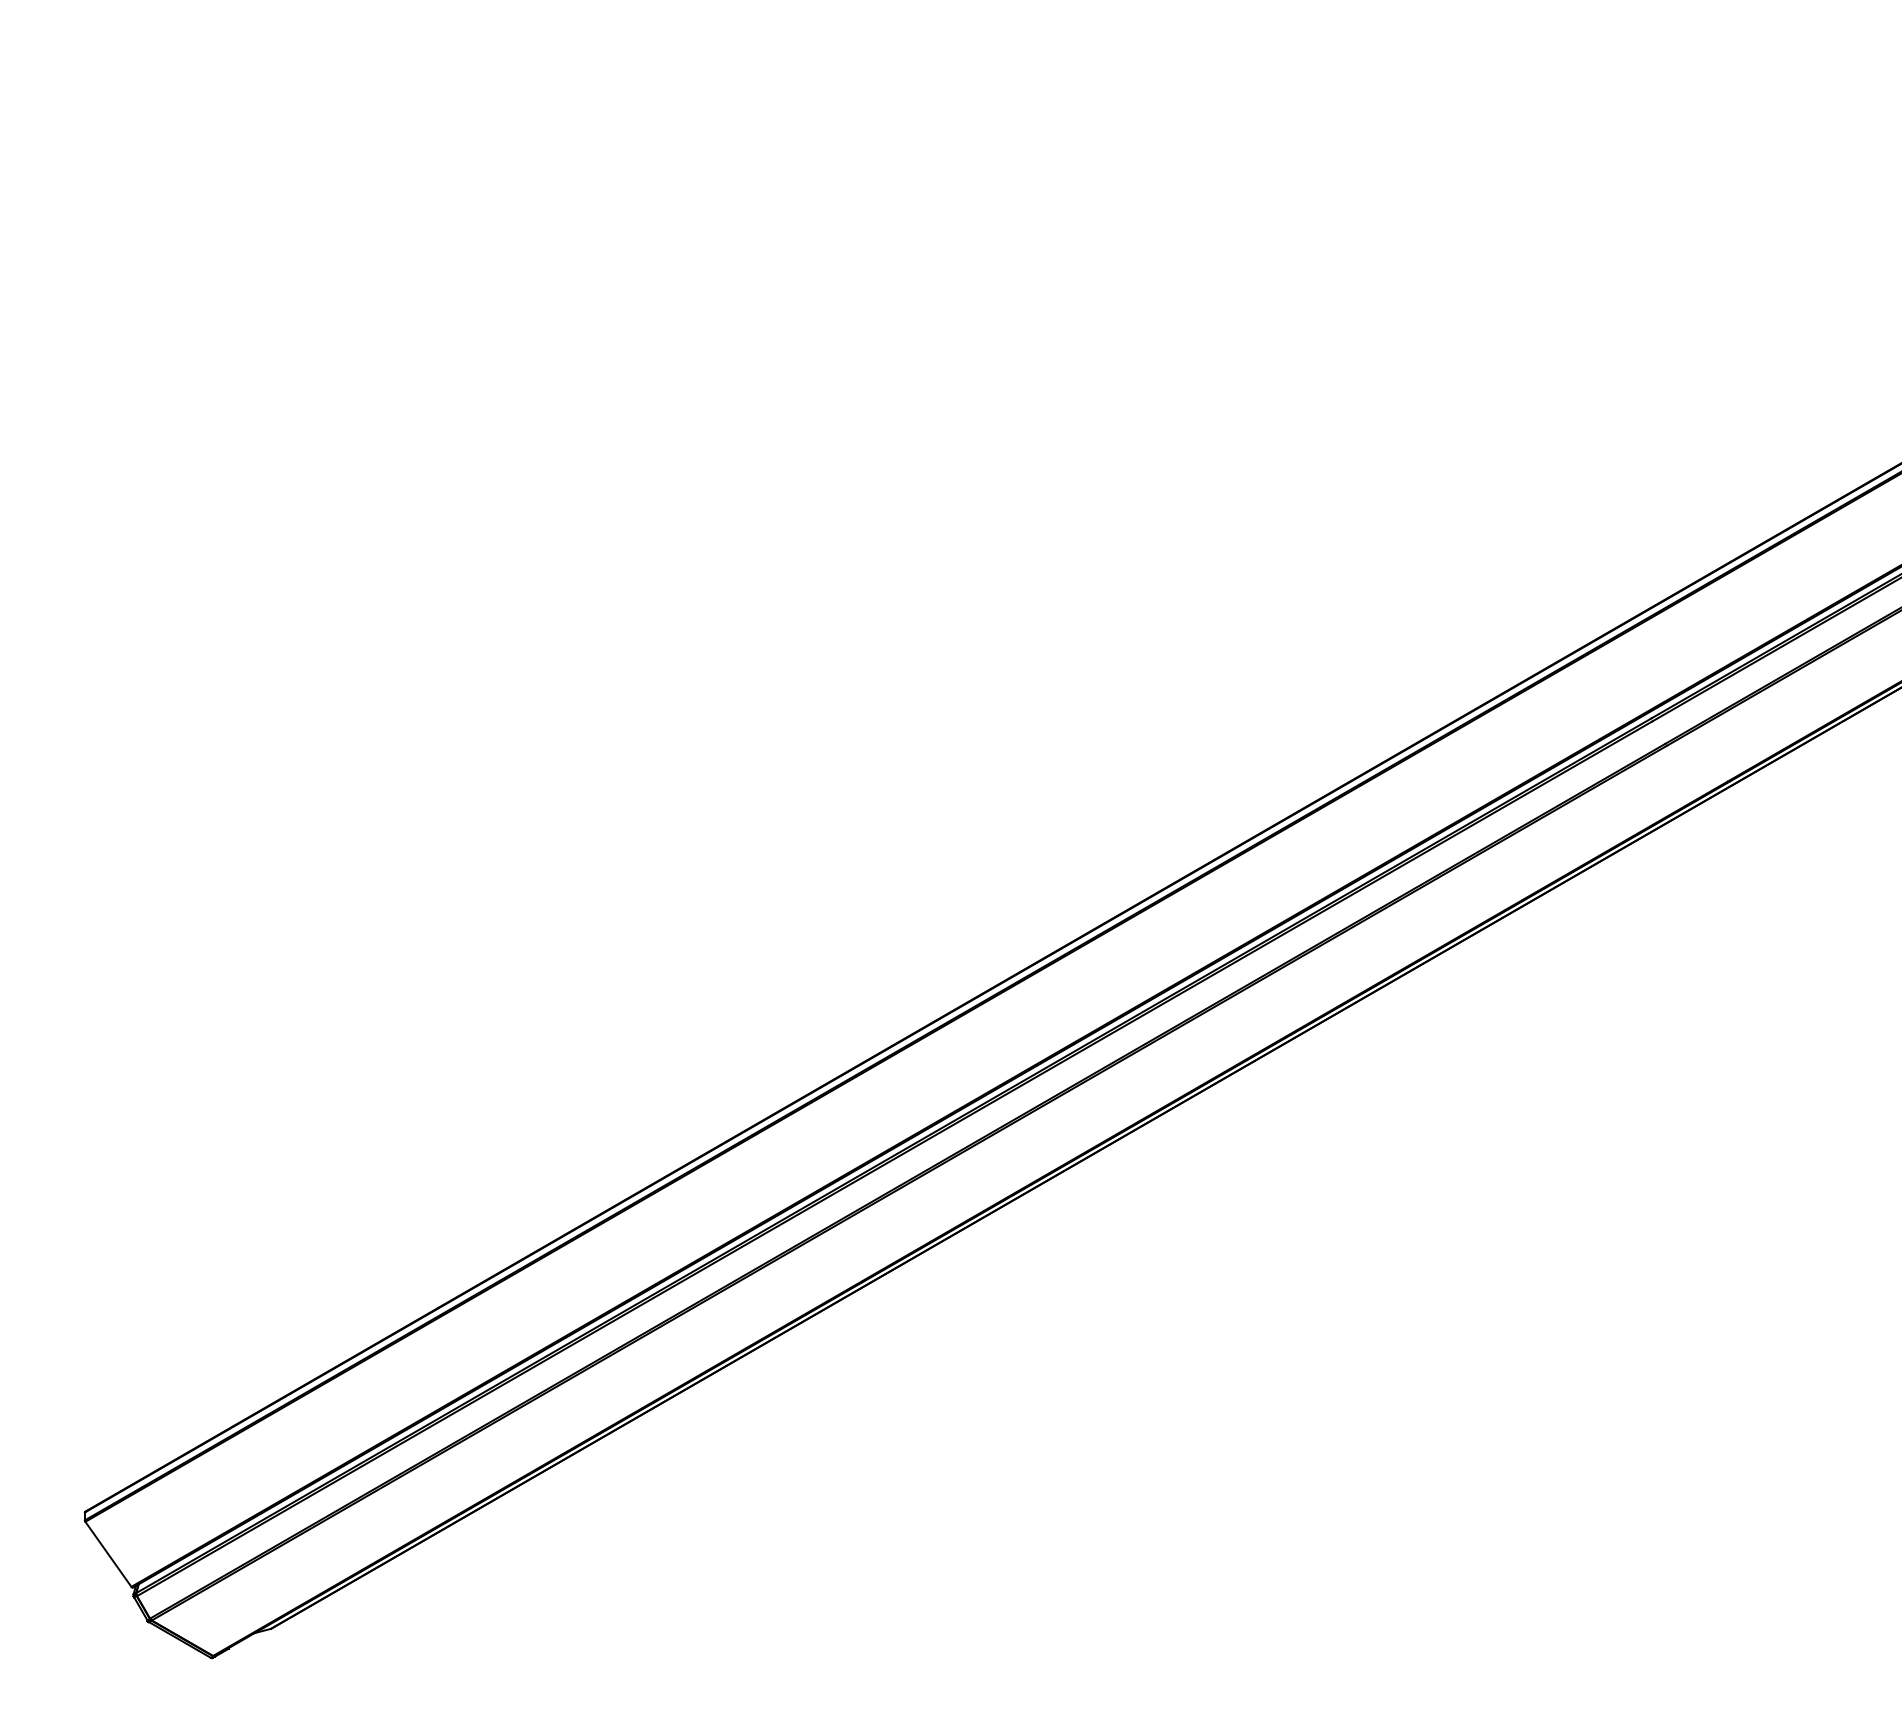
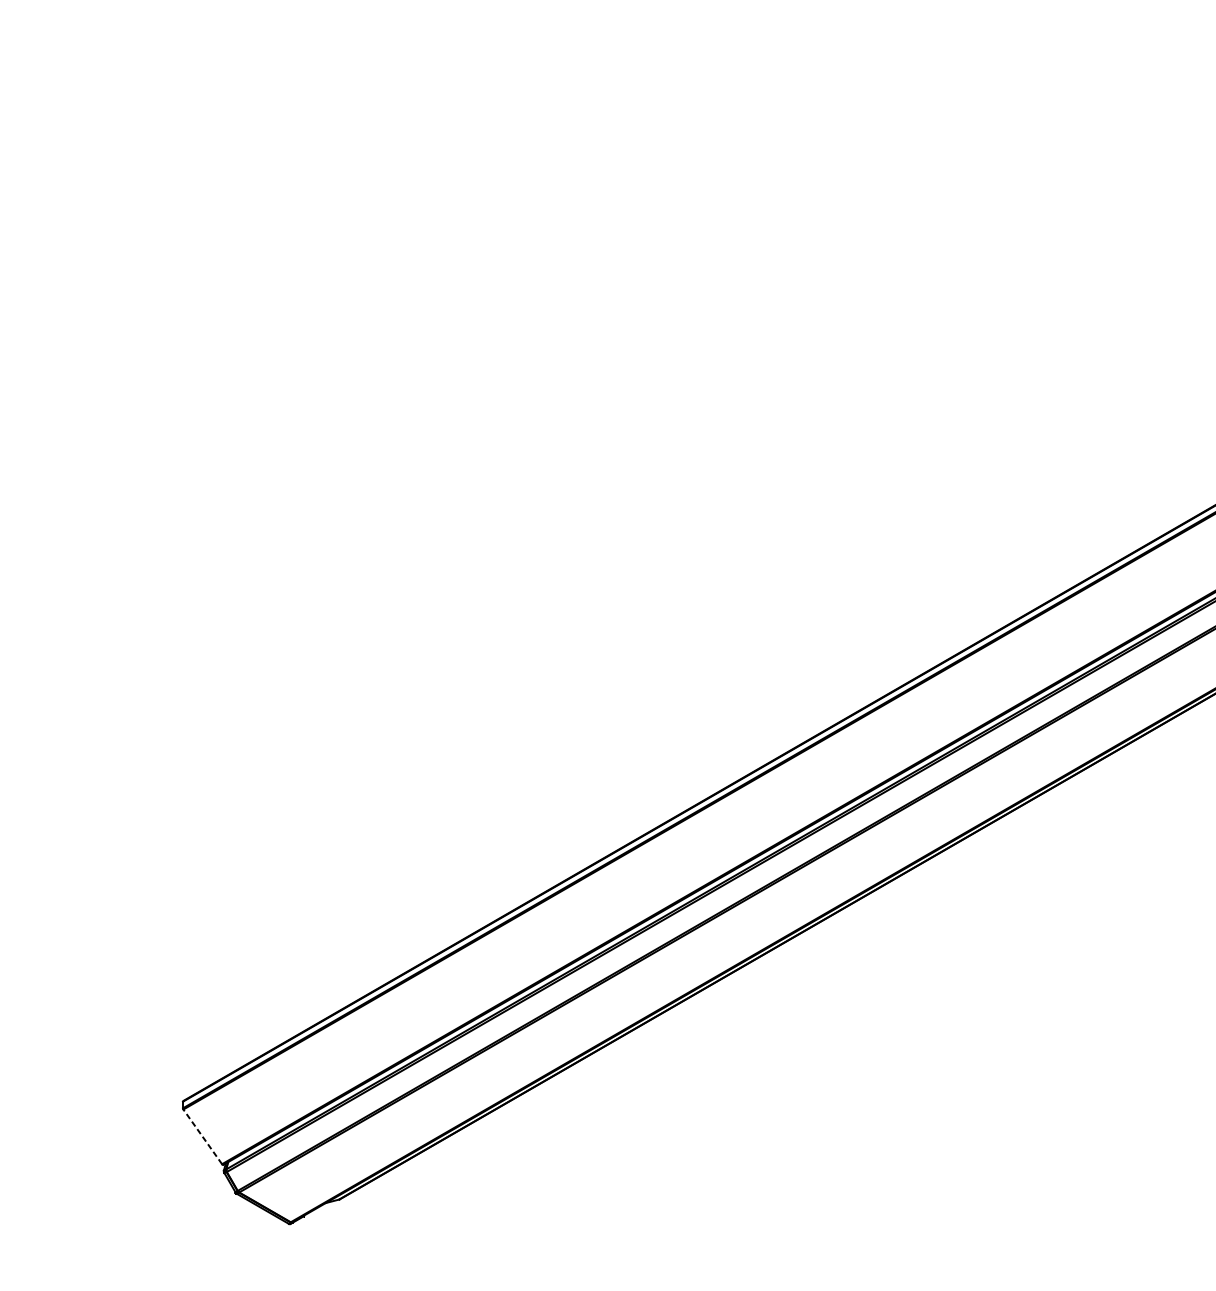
line: (108, 1554) -> (202, 1137), solid -> dashed

